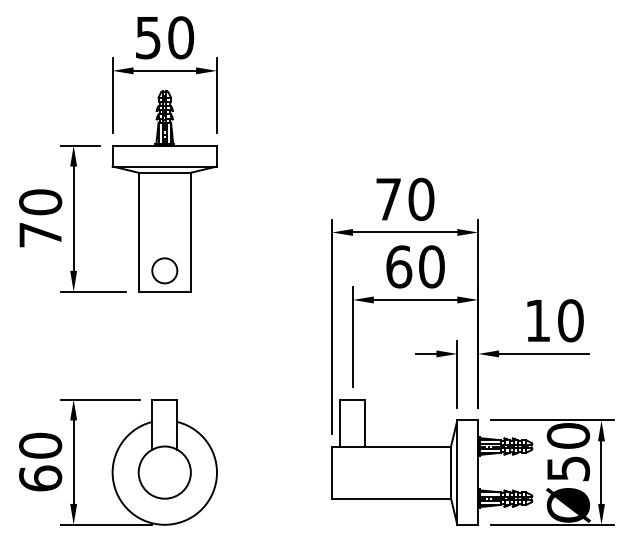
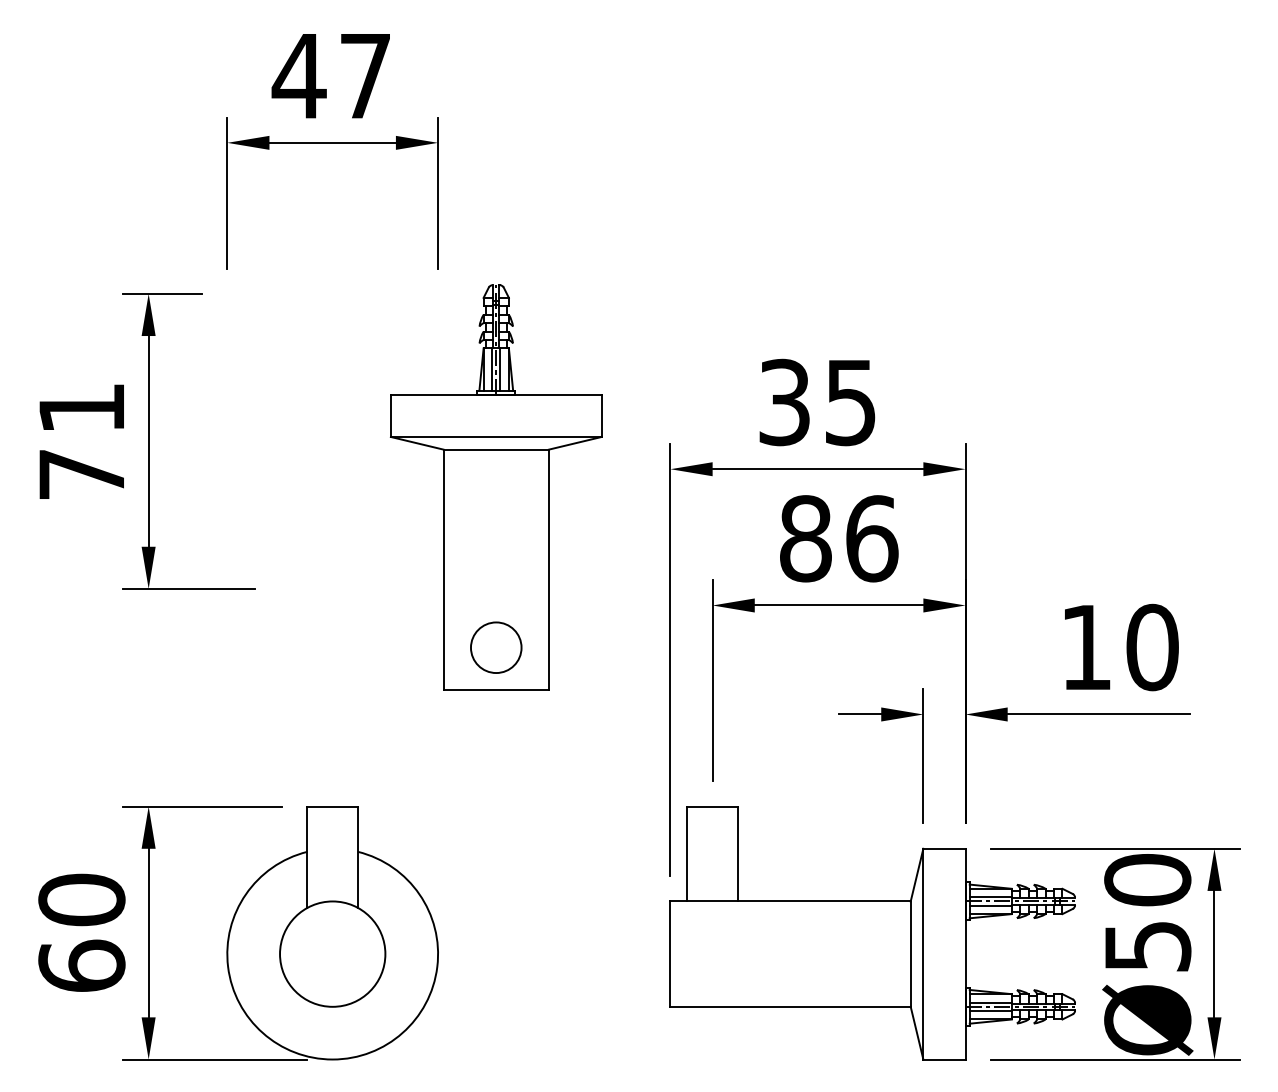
text: (164, 37) -> (332, 75), 50 -> 47
part: (164, 191) -> (495, 487), moved
text: (405, 199) -> (818, 402), 70 -> 35
text: (40, 202) -> (81, 408), 70 -> 71
text: (415, 266) -> (838, 537), 60 -> 86

